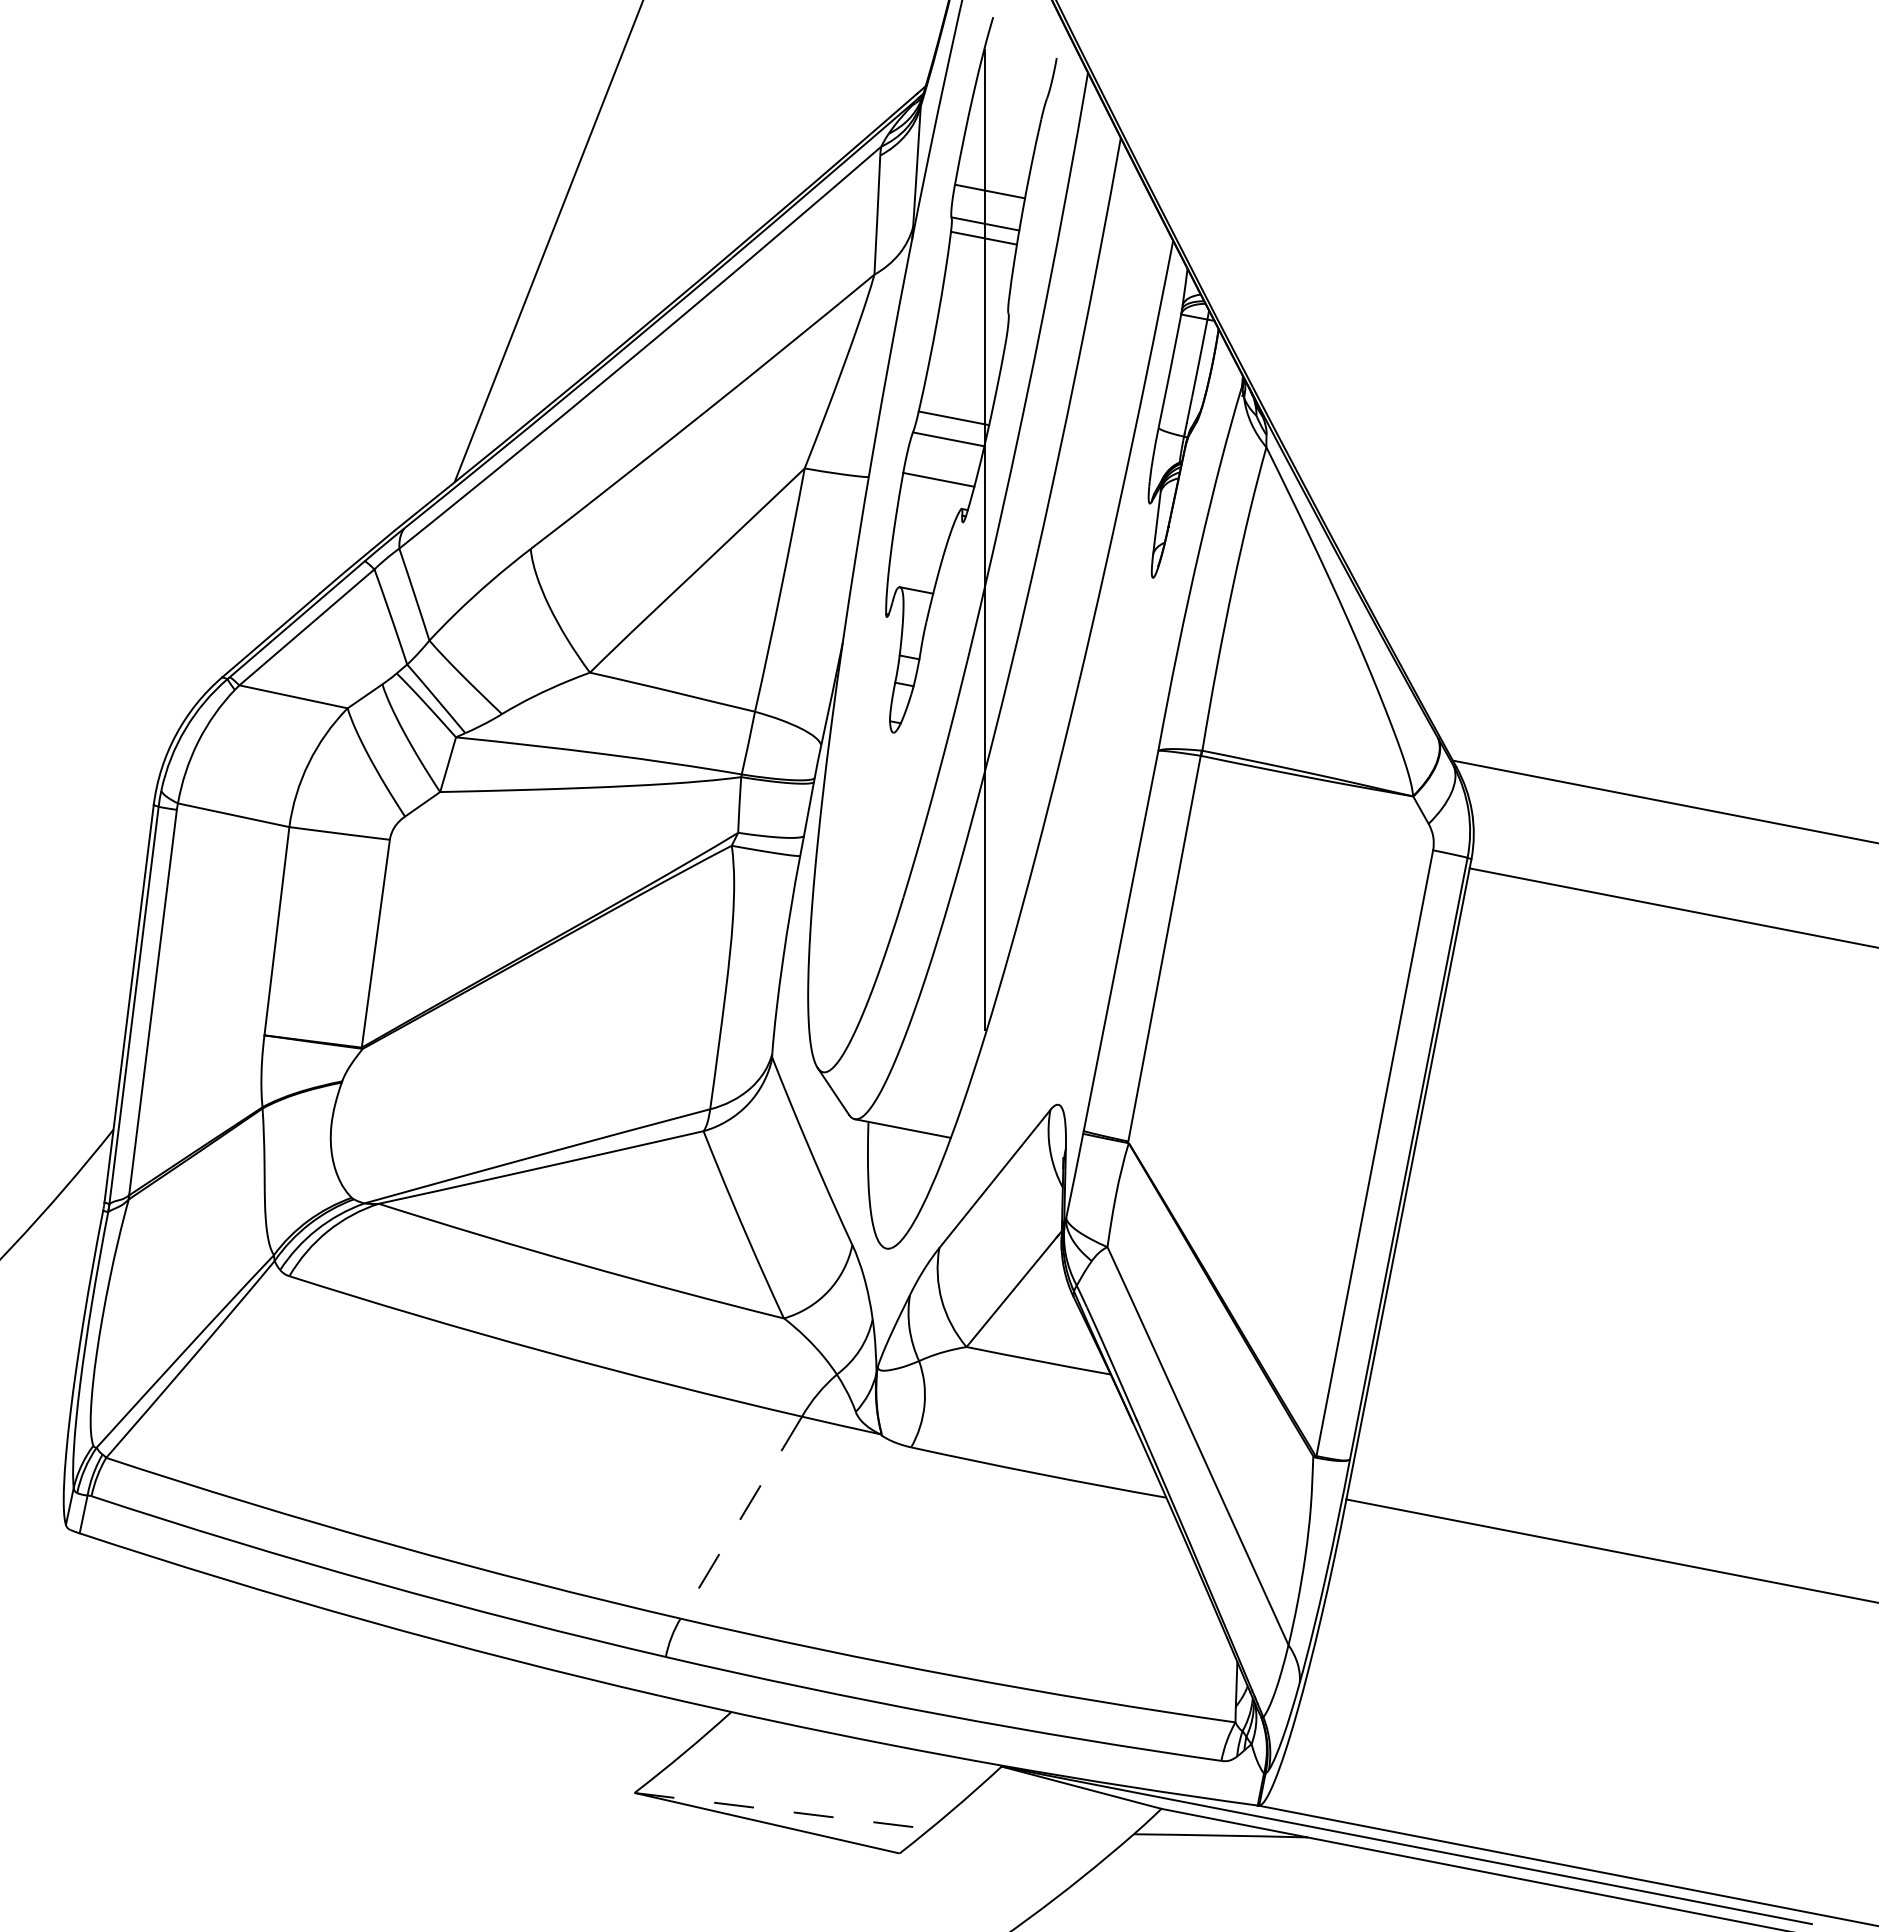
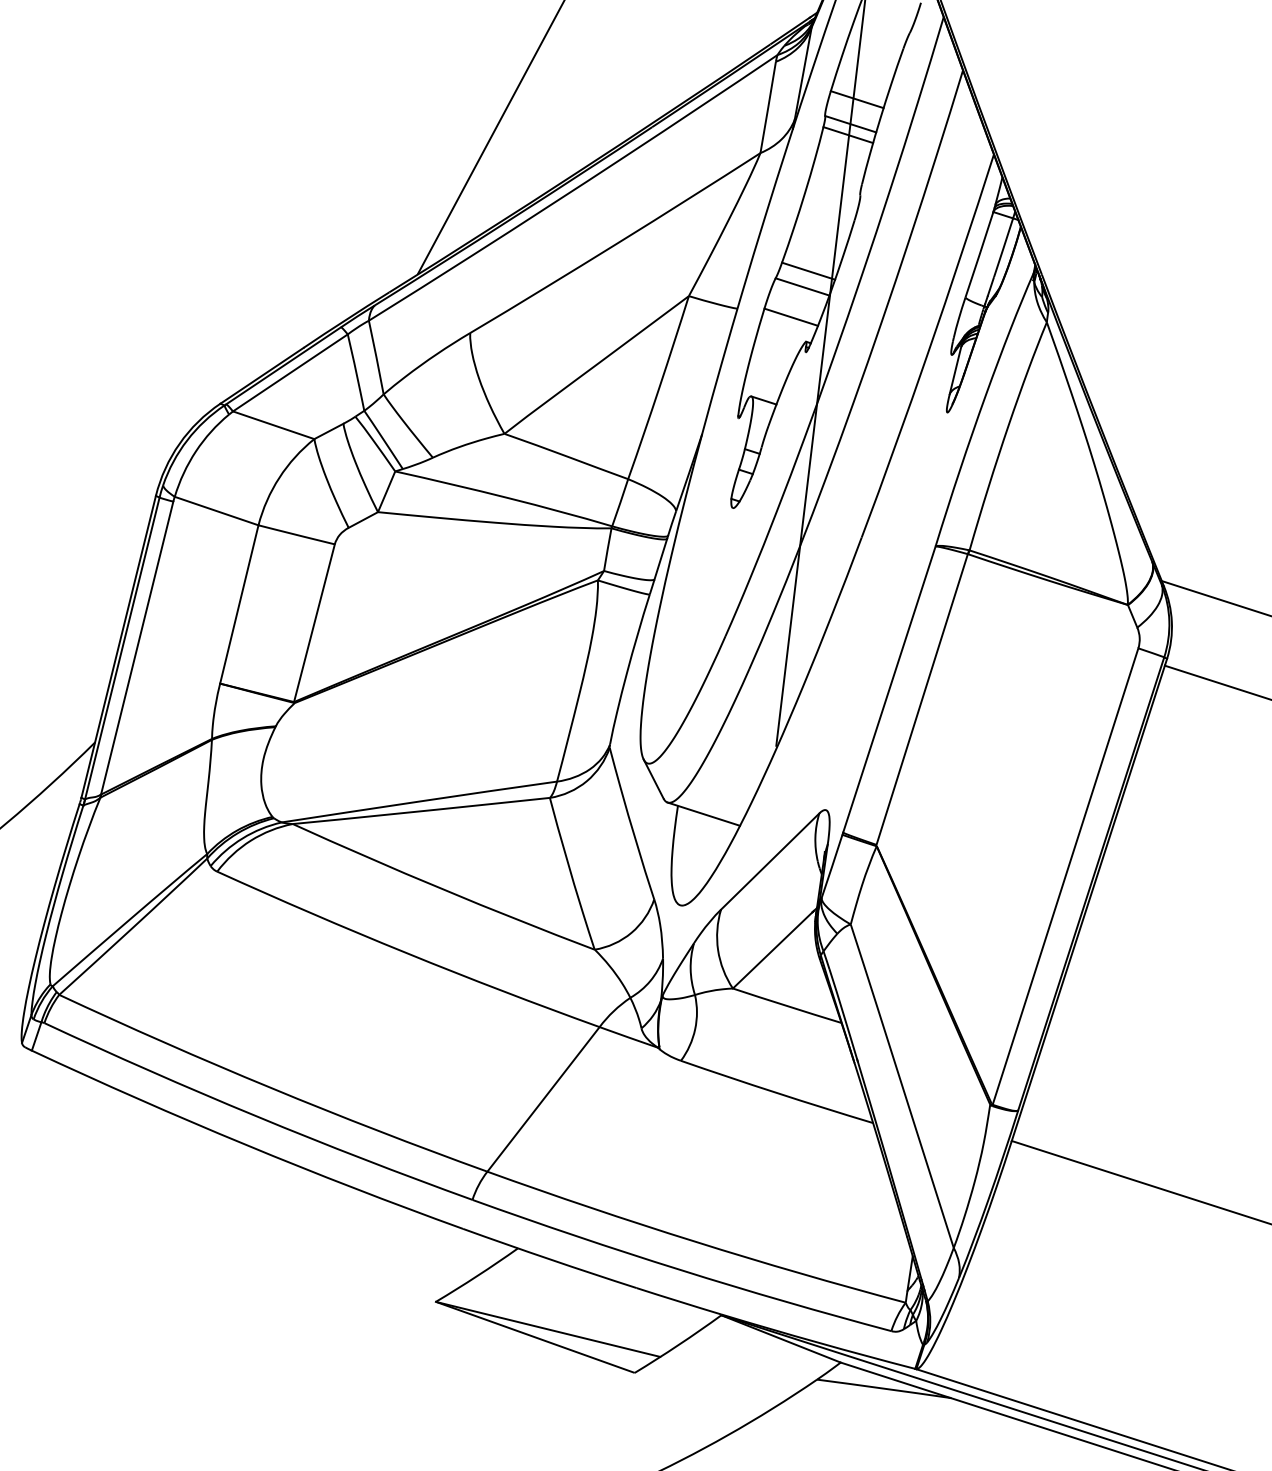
line: (741, 1517) -> (543, 1099), dashed -> solid
line: (782, 1811) -> (548, 1329), dashed -> solid

